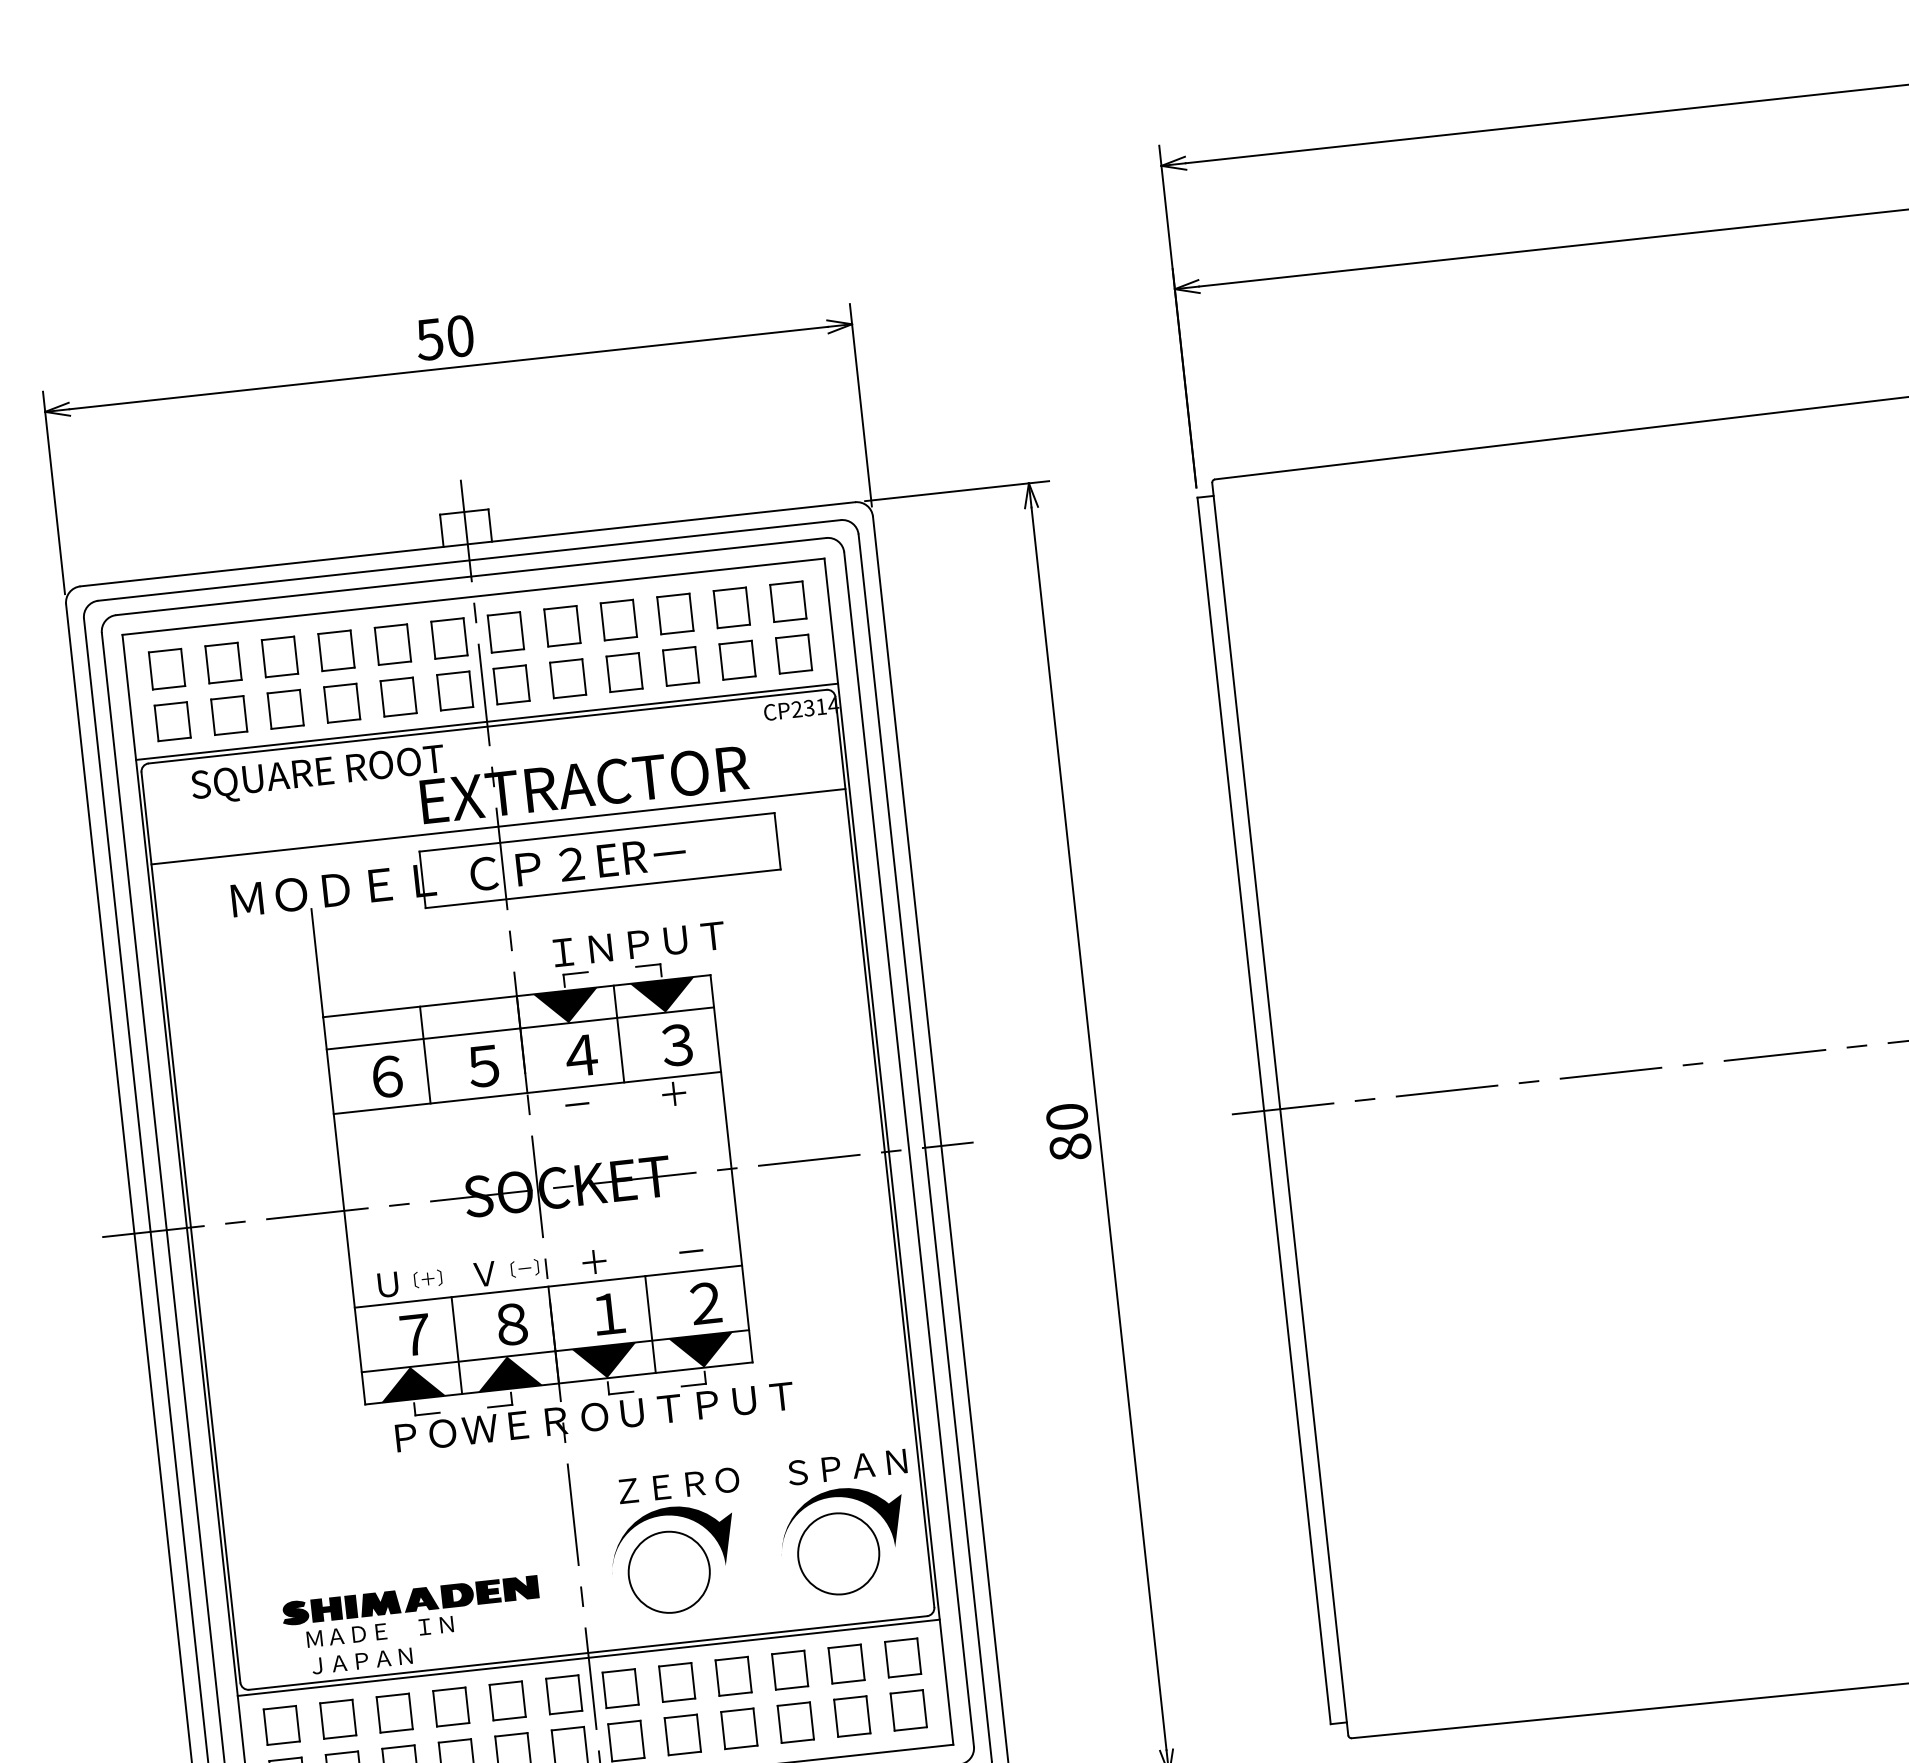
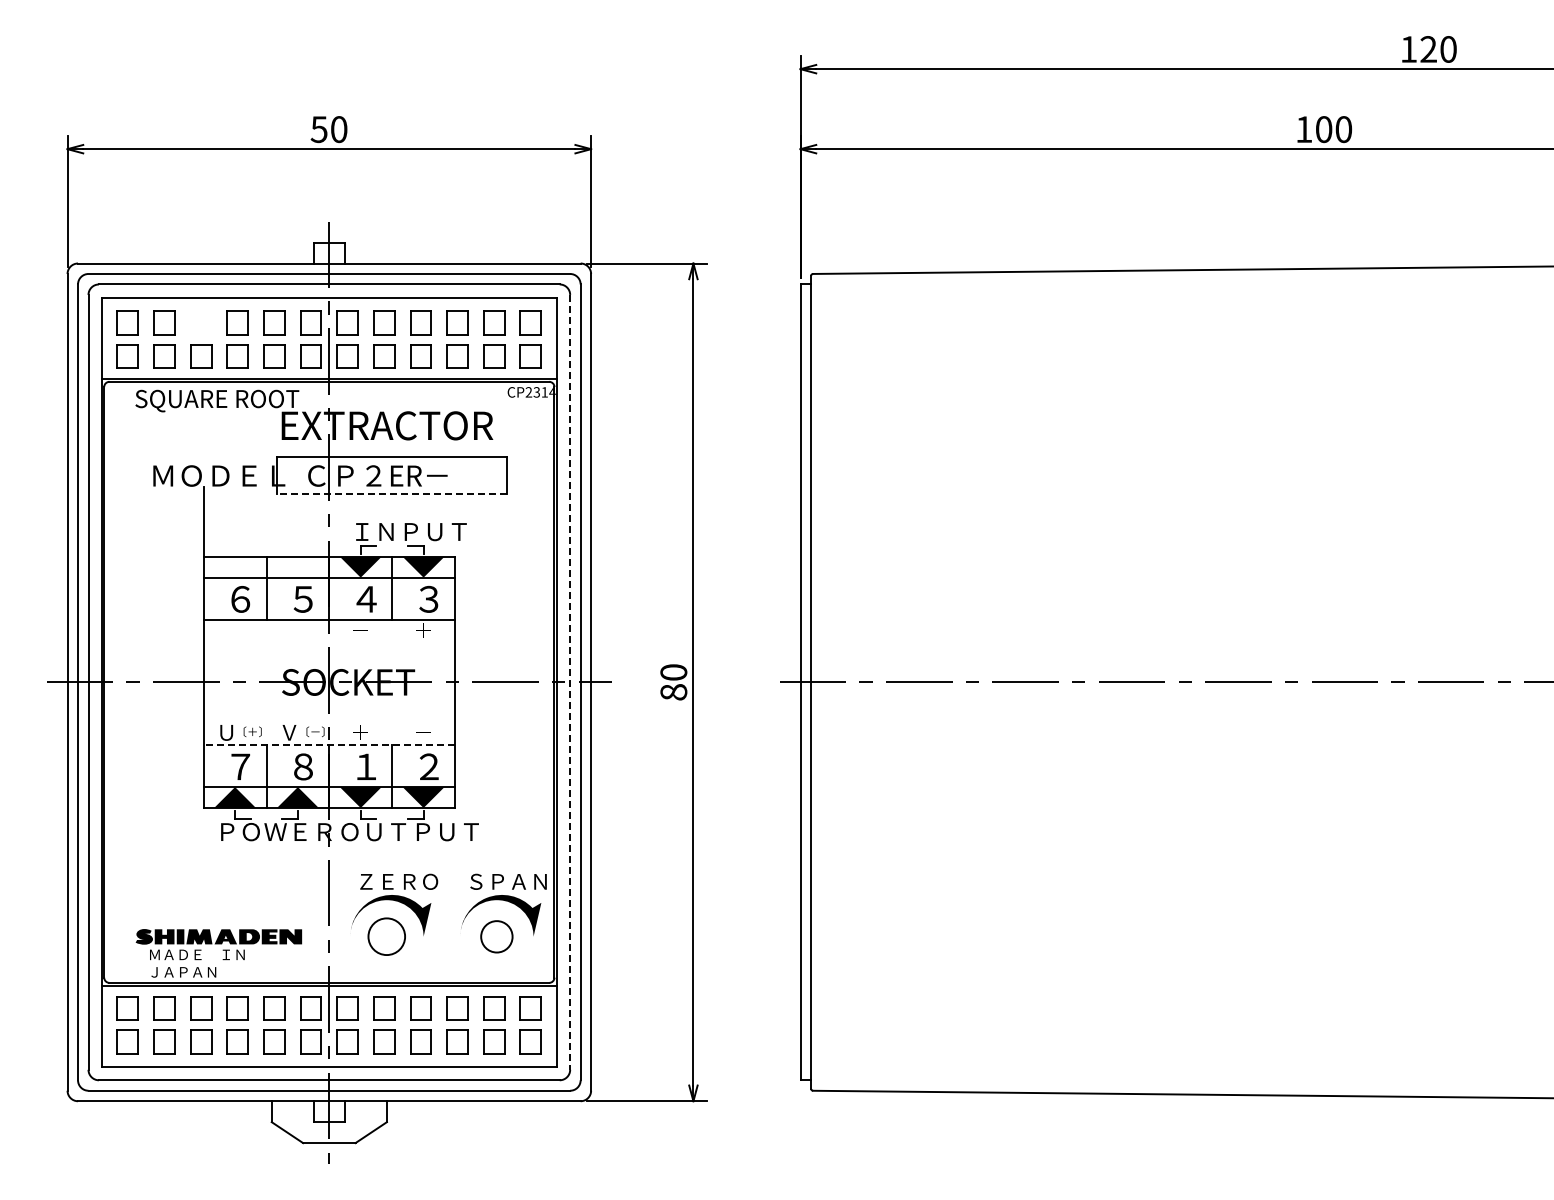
part: (280, 656) -> (201, 322), removed
line: (498, 826) -> (329, 446), removed
line: (602, 888) -> (391, 493), solid -> dashed
line: (909, 1149) -> (570, 682), solid -> dashed
line: (548, 1287) -> (329, 745), solid -> dashed
circle: (838, 1553) -> (496, 936), size x0.6
circle: (668, 1571) -> (386, 936), size x0.7

